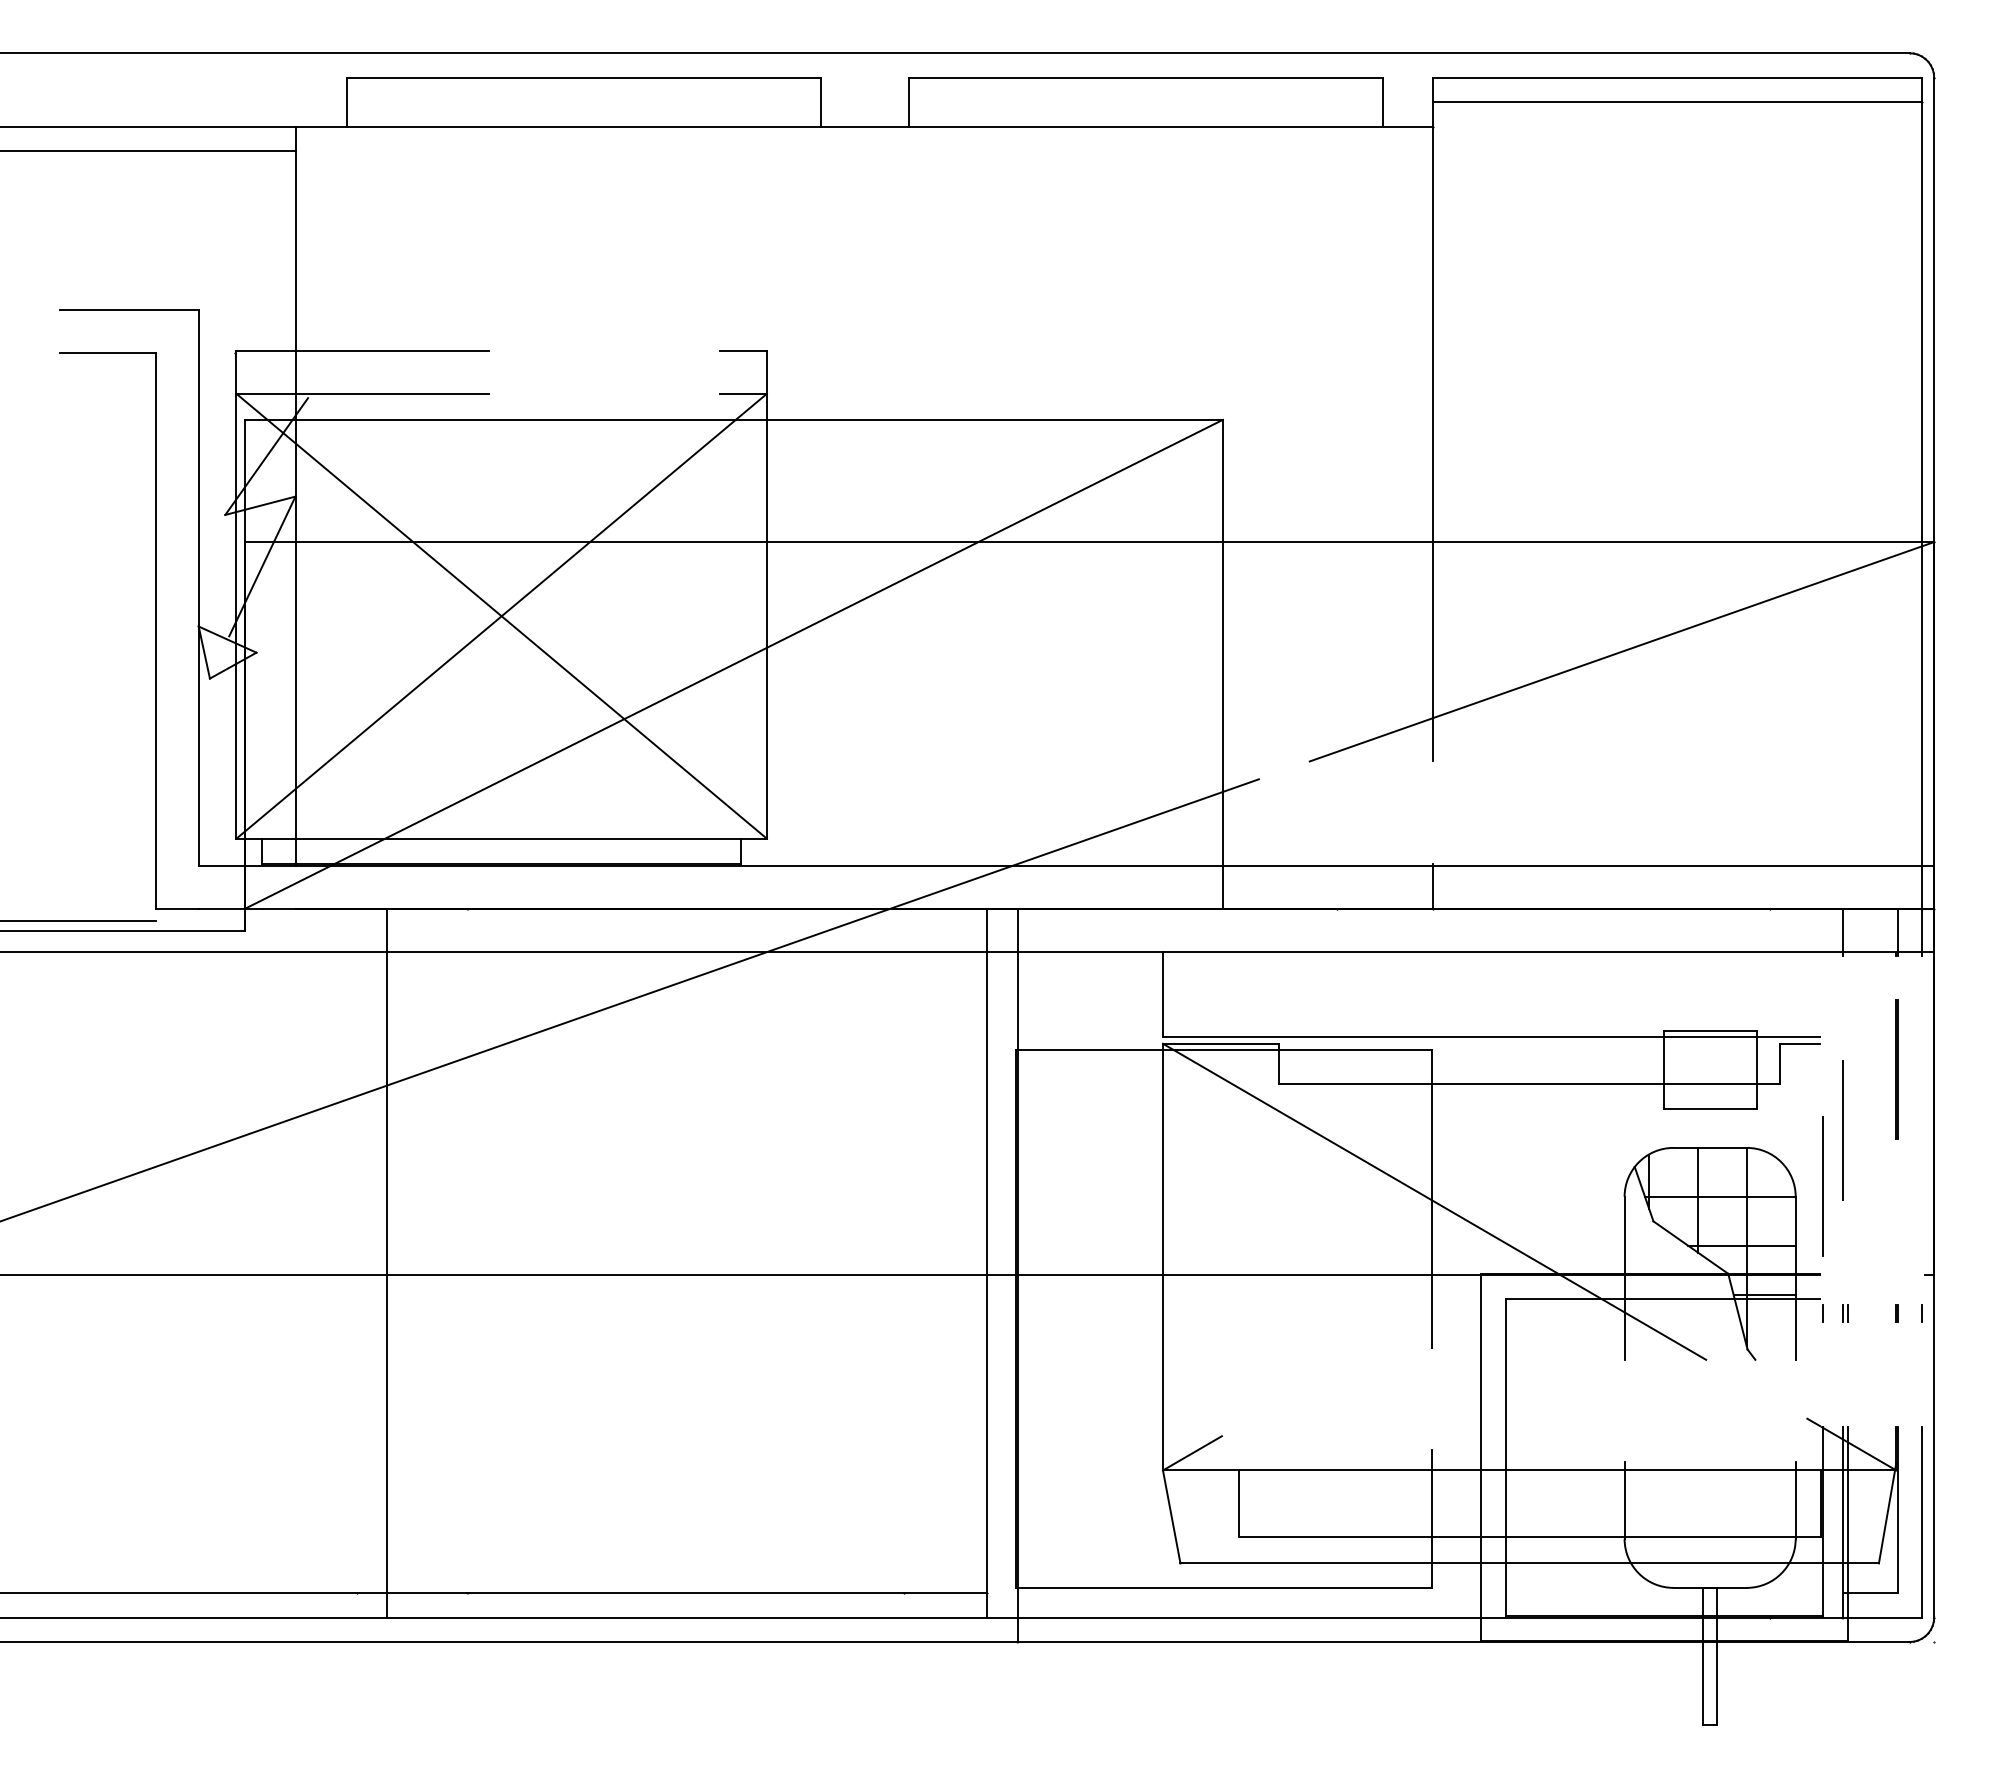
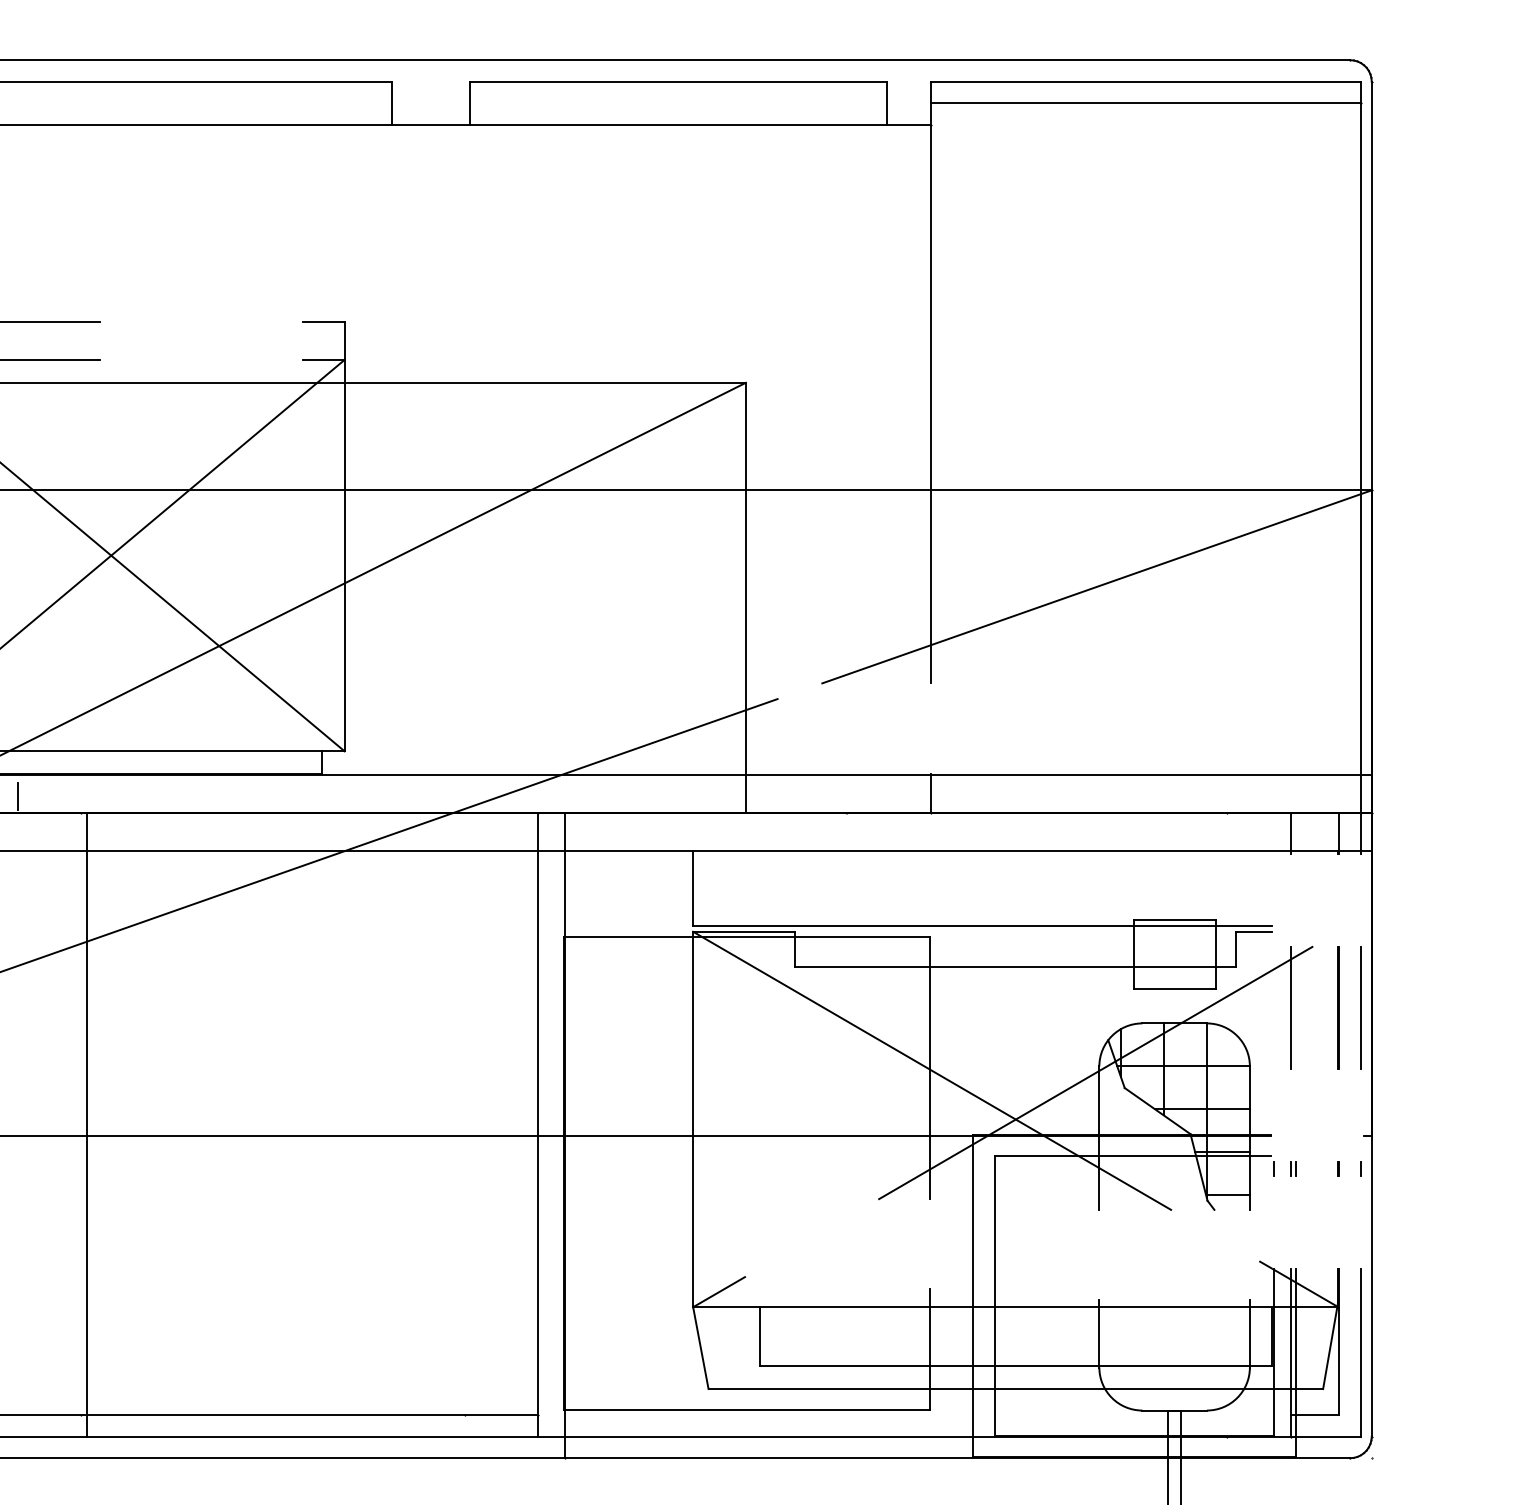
line: (395, 889) -> (17, 796), added
line: (1896, 1069) -> (1338, 1008), moved
line: (1822, 1186) -> (1360, 1008), moved
line: (1620, 1204) -> (1095, 1073), added
line: (386, 1262) -> (86, 1124), moved
line: (1770, 1343) -> (1227, 1195), added

